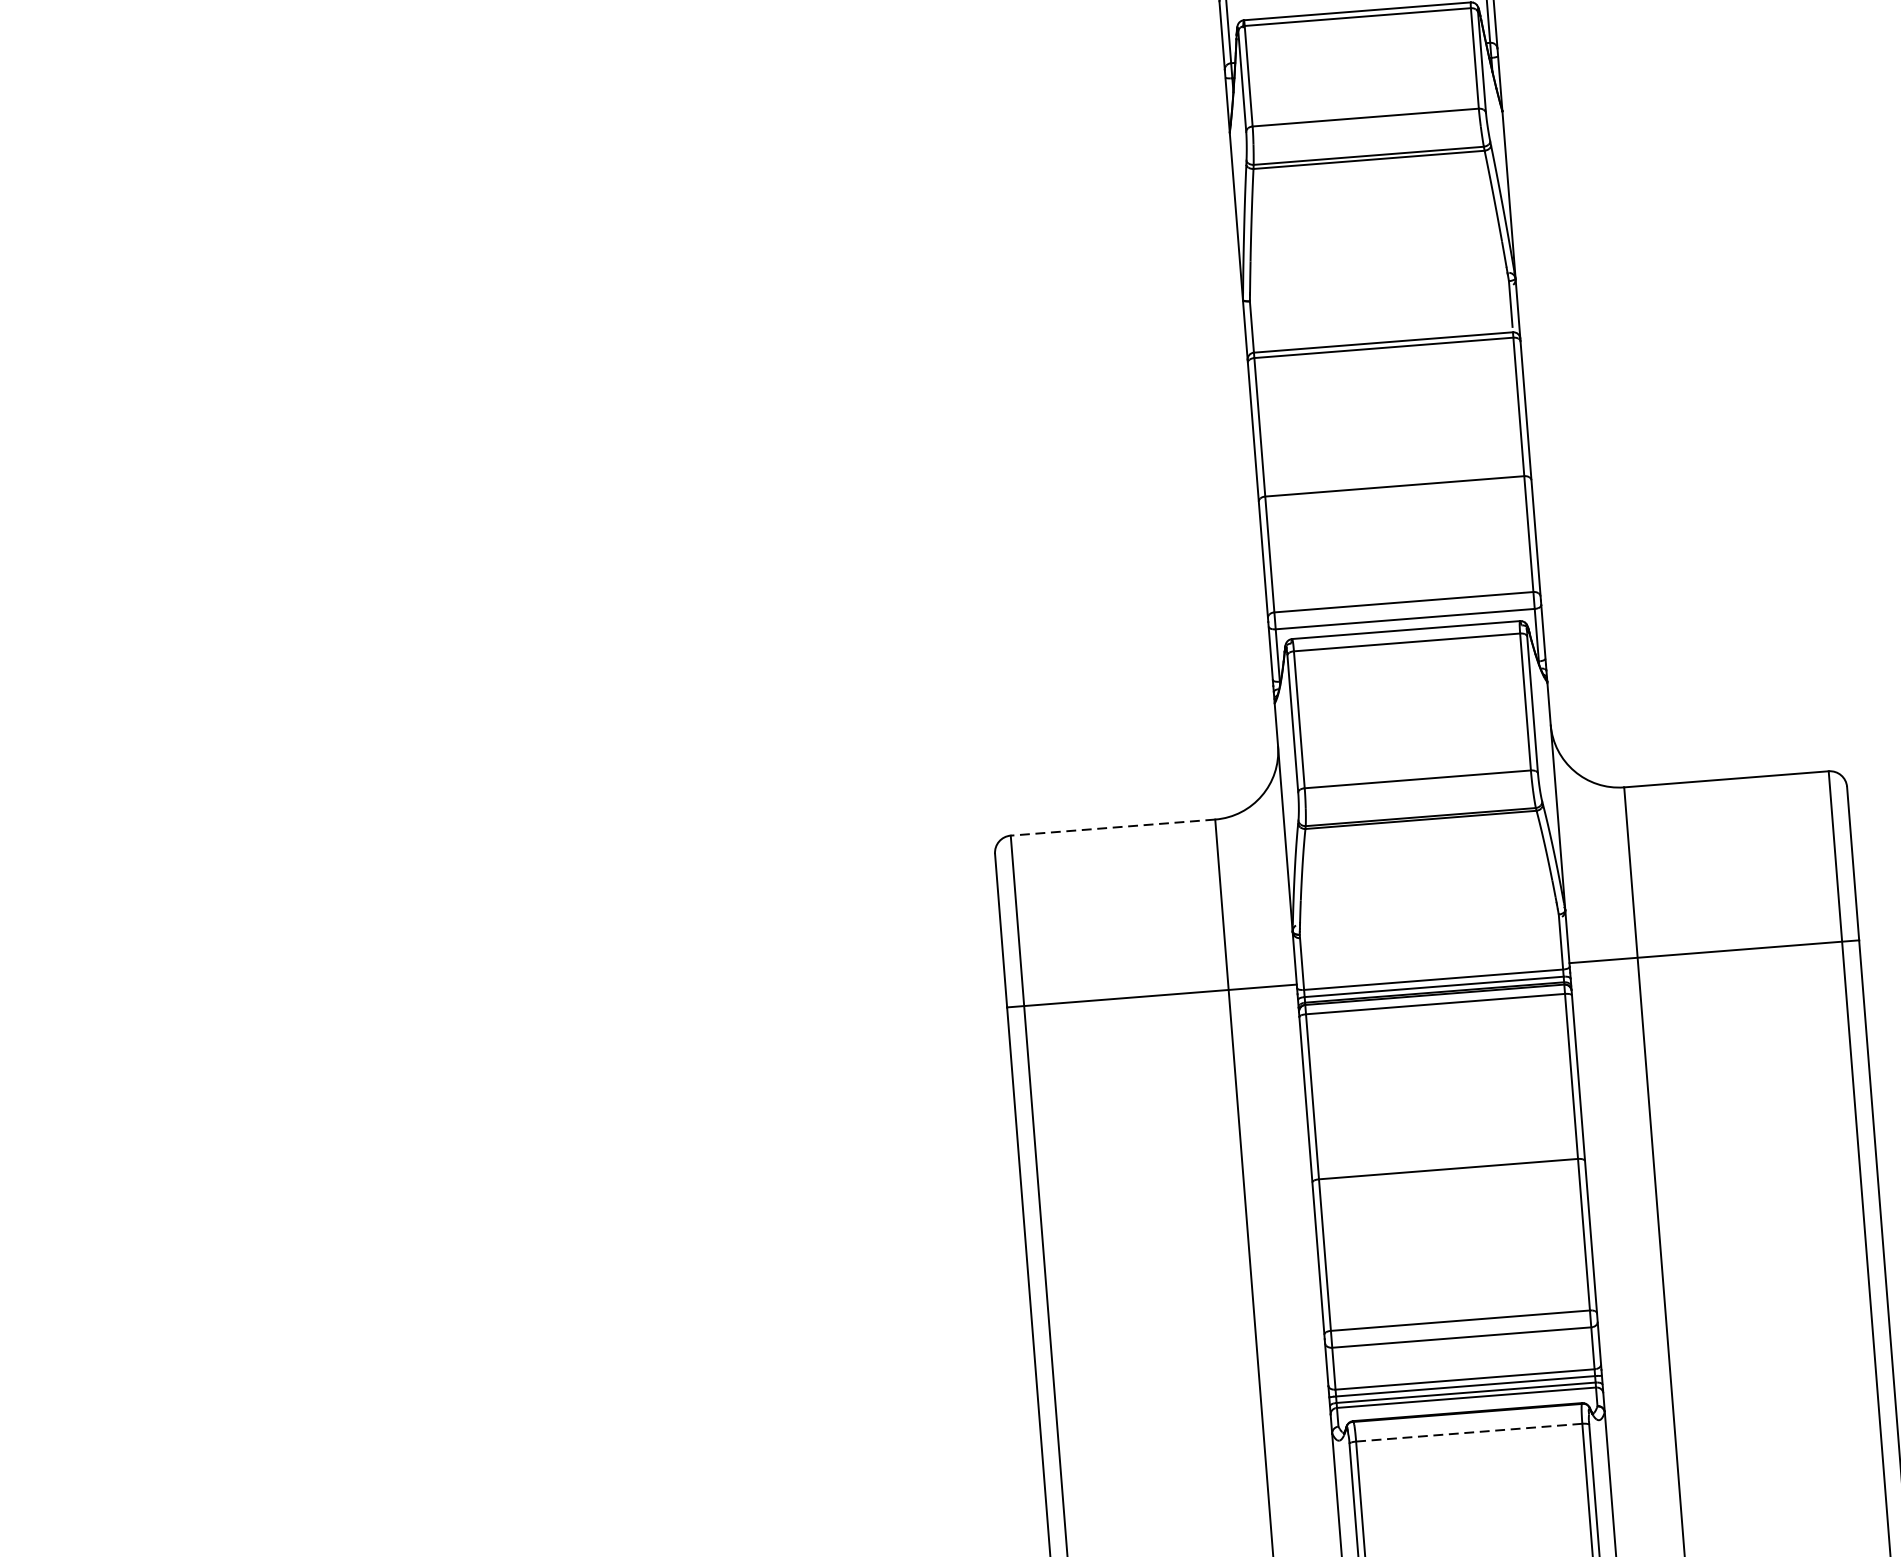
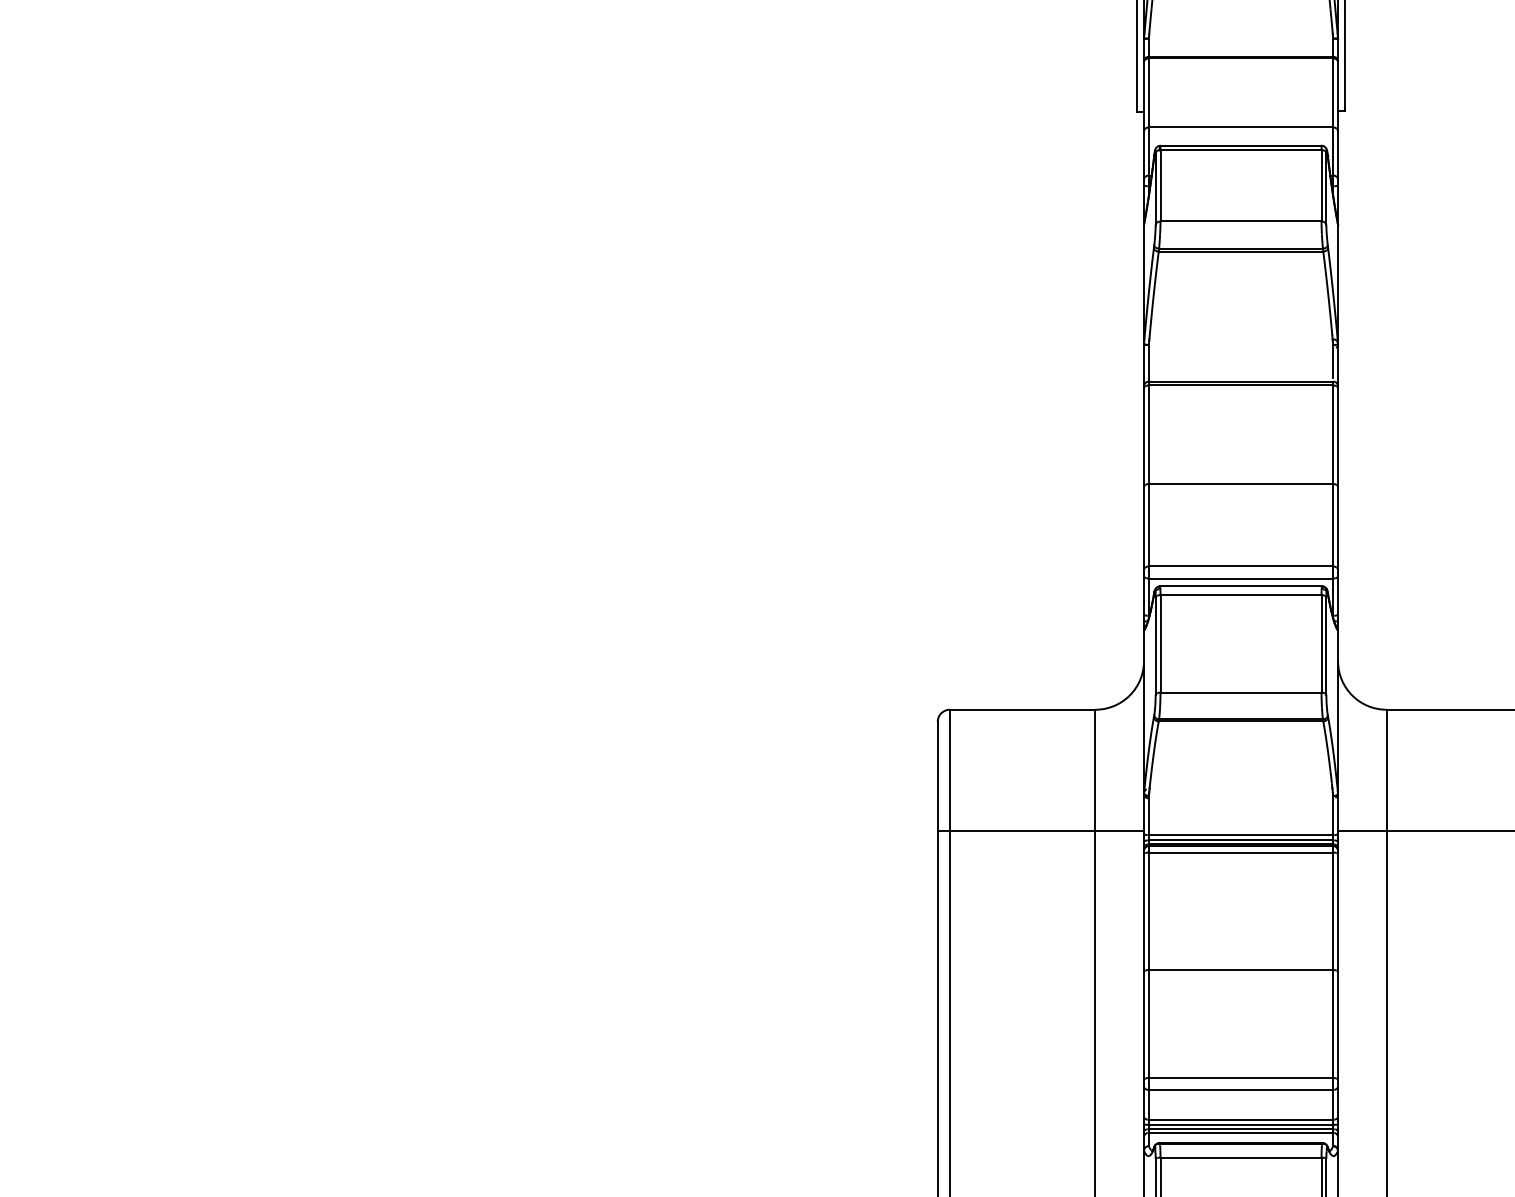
line: (1112, 827) -> (1022, 709), dashed -> solid
line: (1469, 1432) -> (1241, 1157), dashed -> solid

